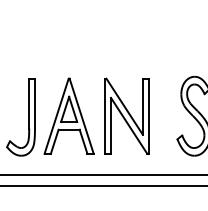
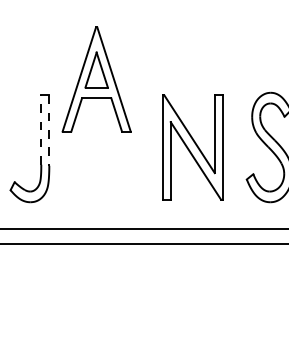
line: (29, 103) -> (41, 130), solid -> dashed
line: (35, 104) -> (49, 131), solid -> dashed
part: (69, 116) -> (96, 79), moved
part: (126, 116) -> (192, 147), moved

